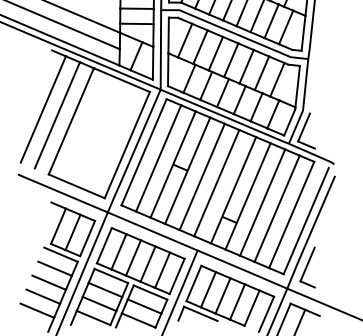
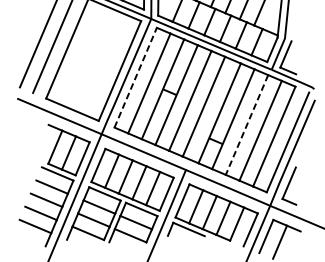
line: (144, 152) -> (136, 77), solid -> dashed
line: (262, 202) -> (246, 124), solid -> dashed

